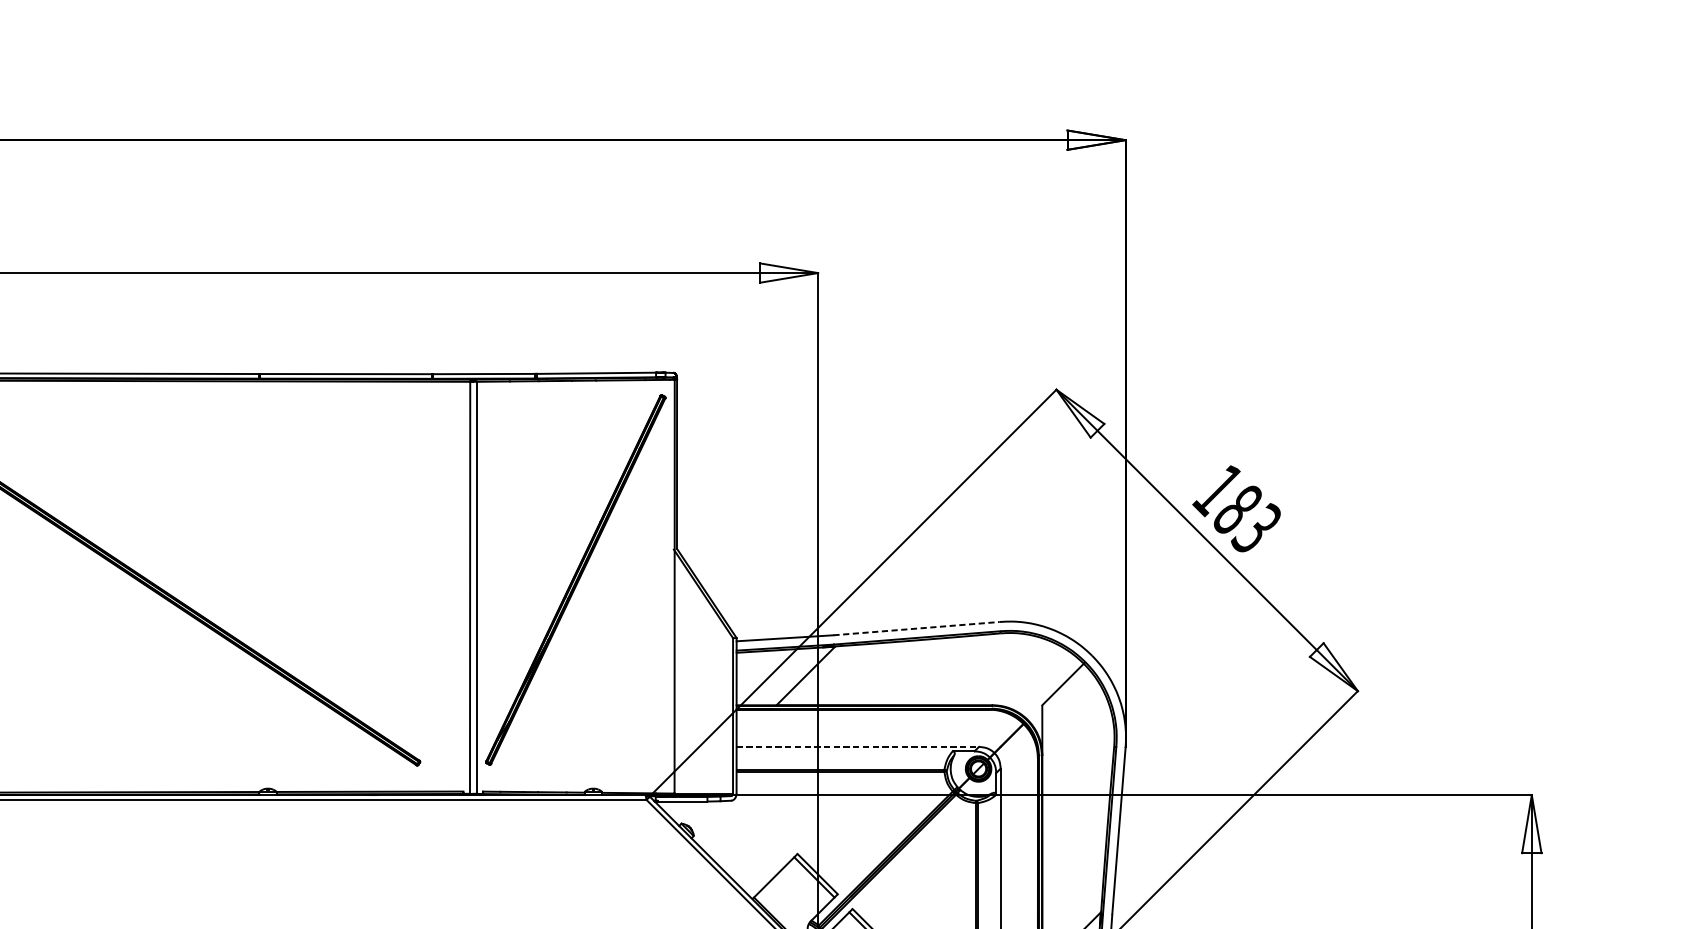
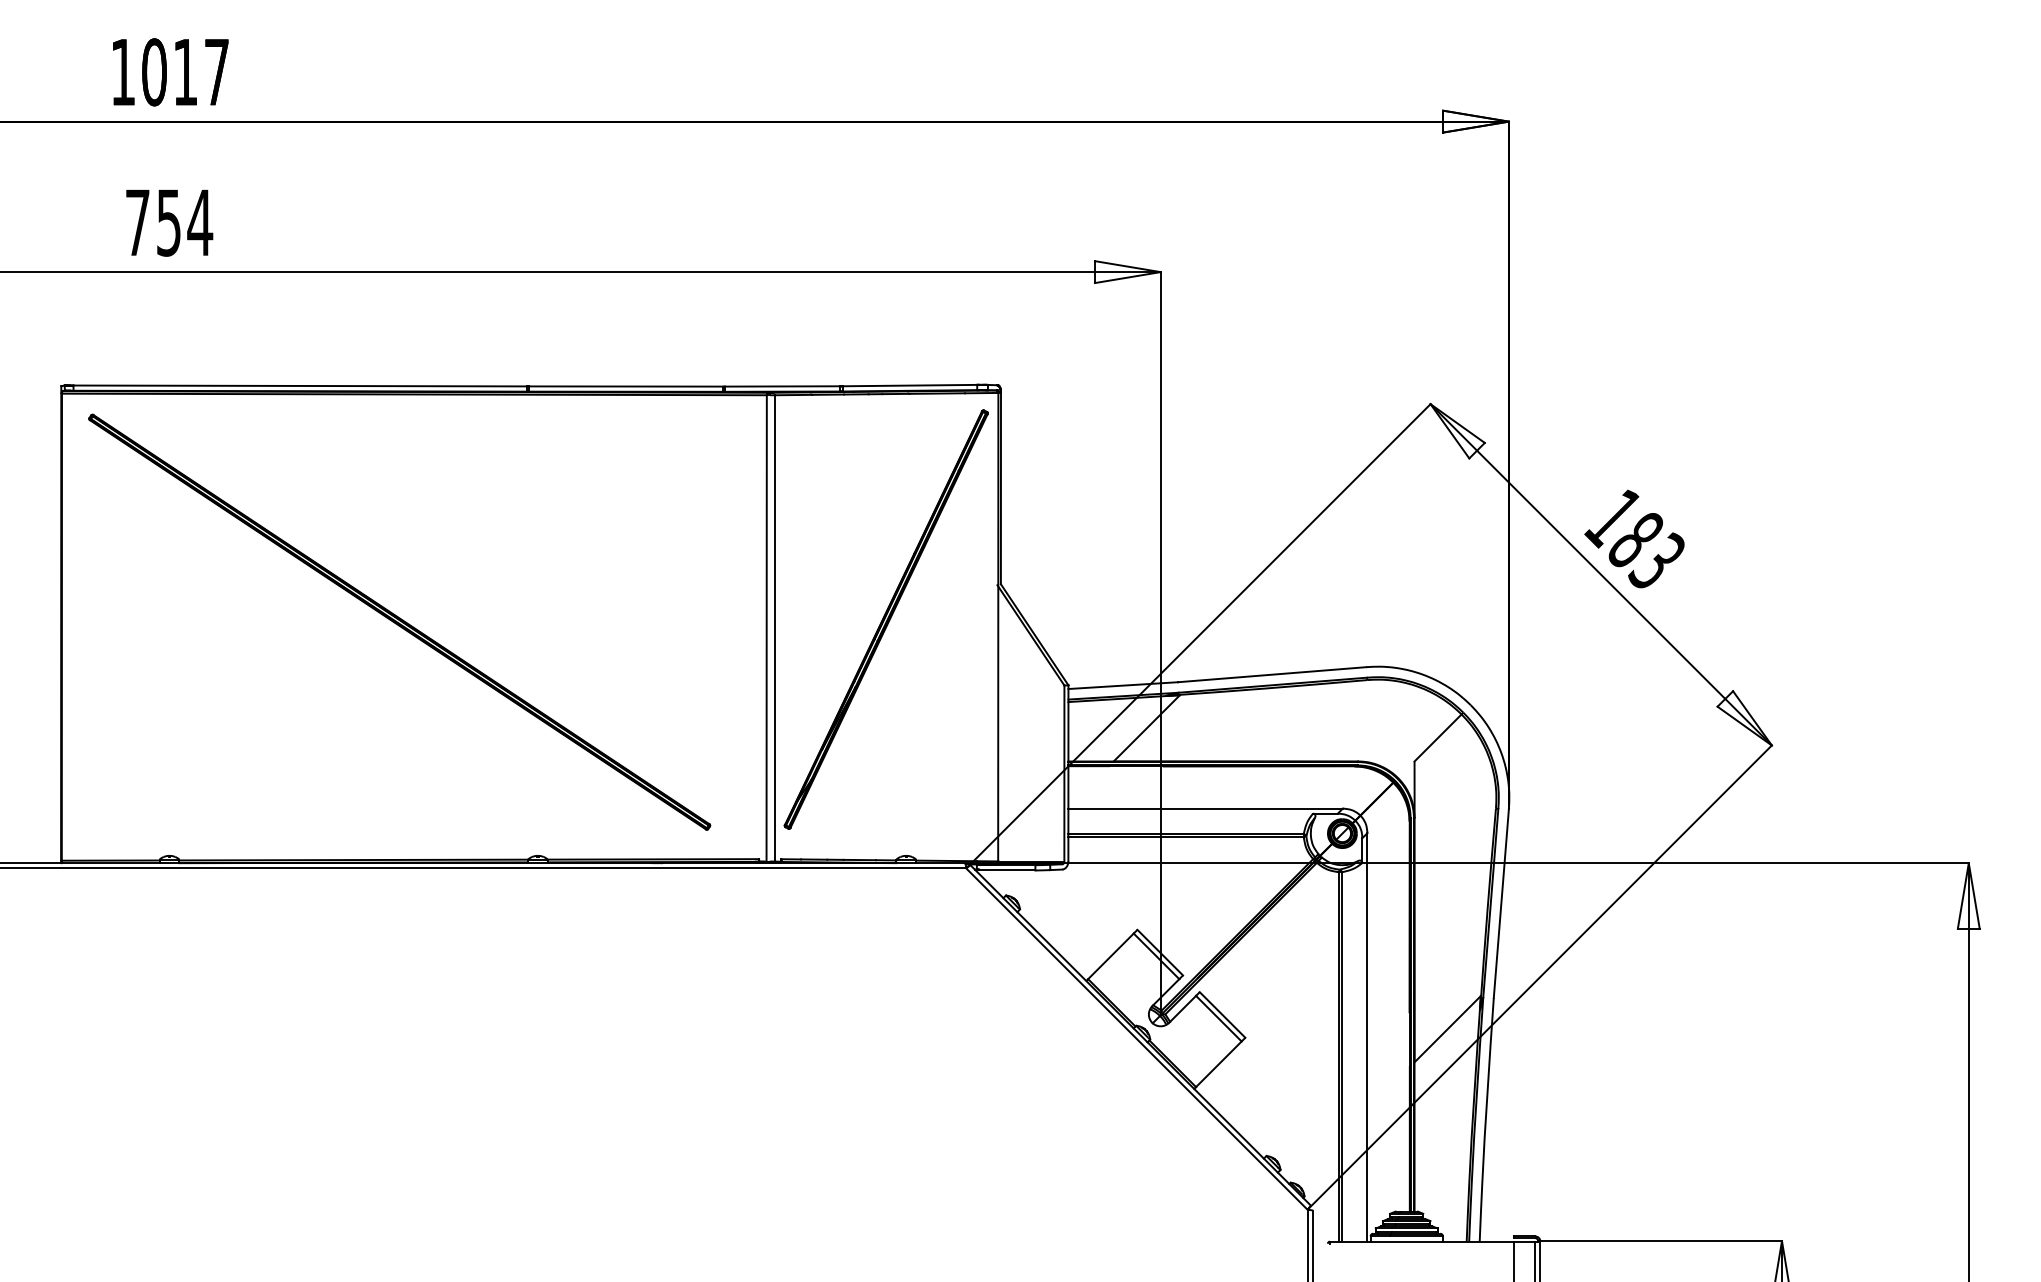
line: (916, 628) -> (1272, 674), dashed -> solid
line: (858, 746) -> (1206, 808), dashed -> solid

